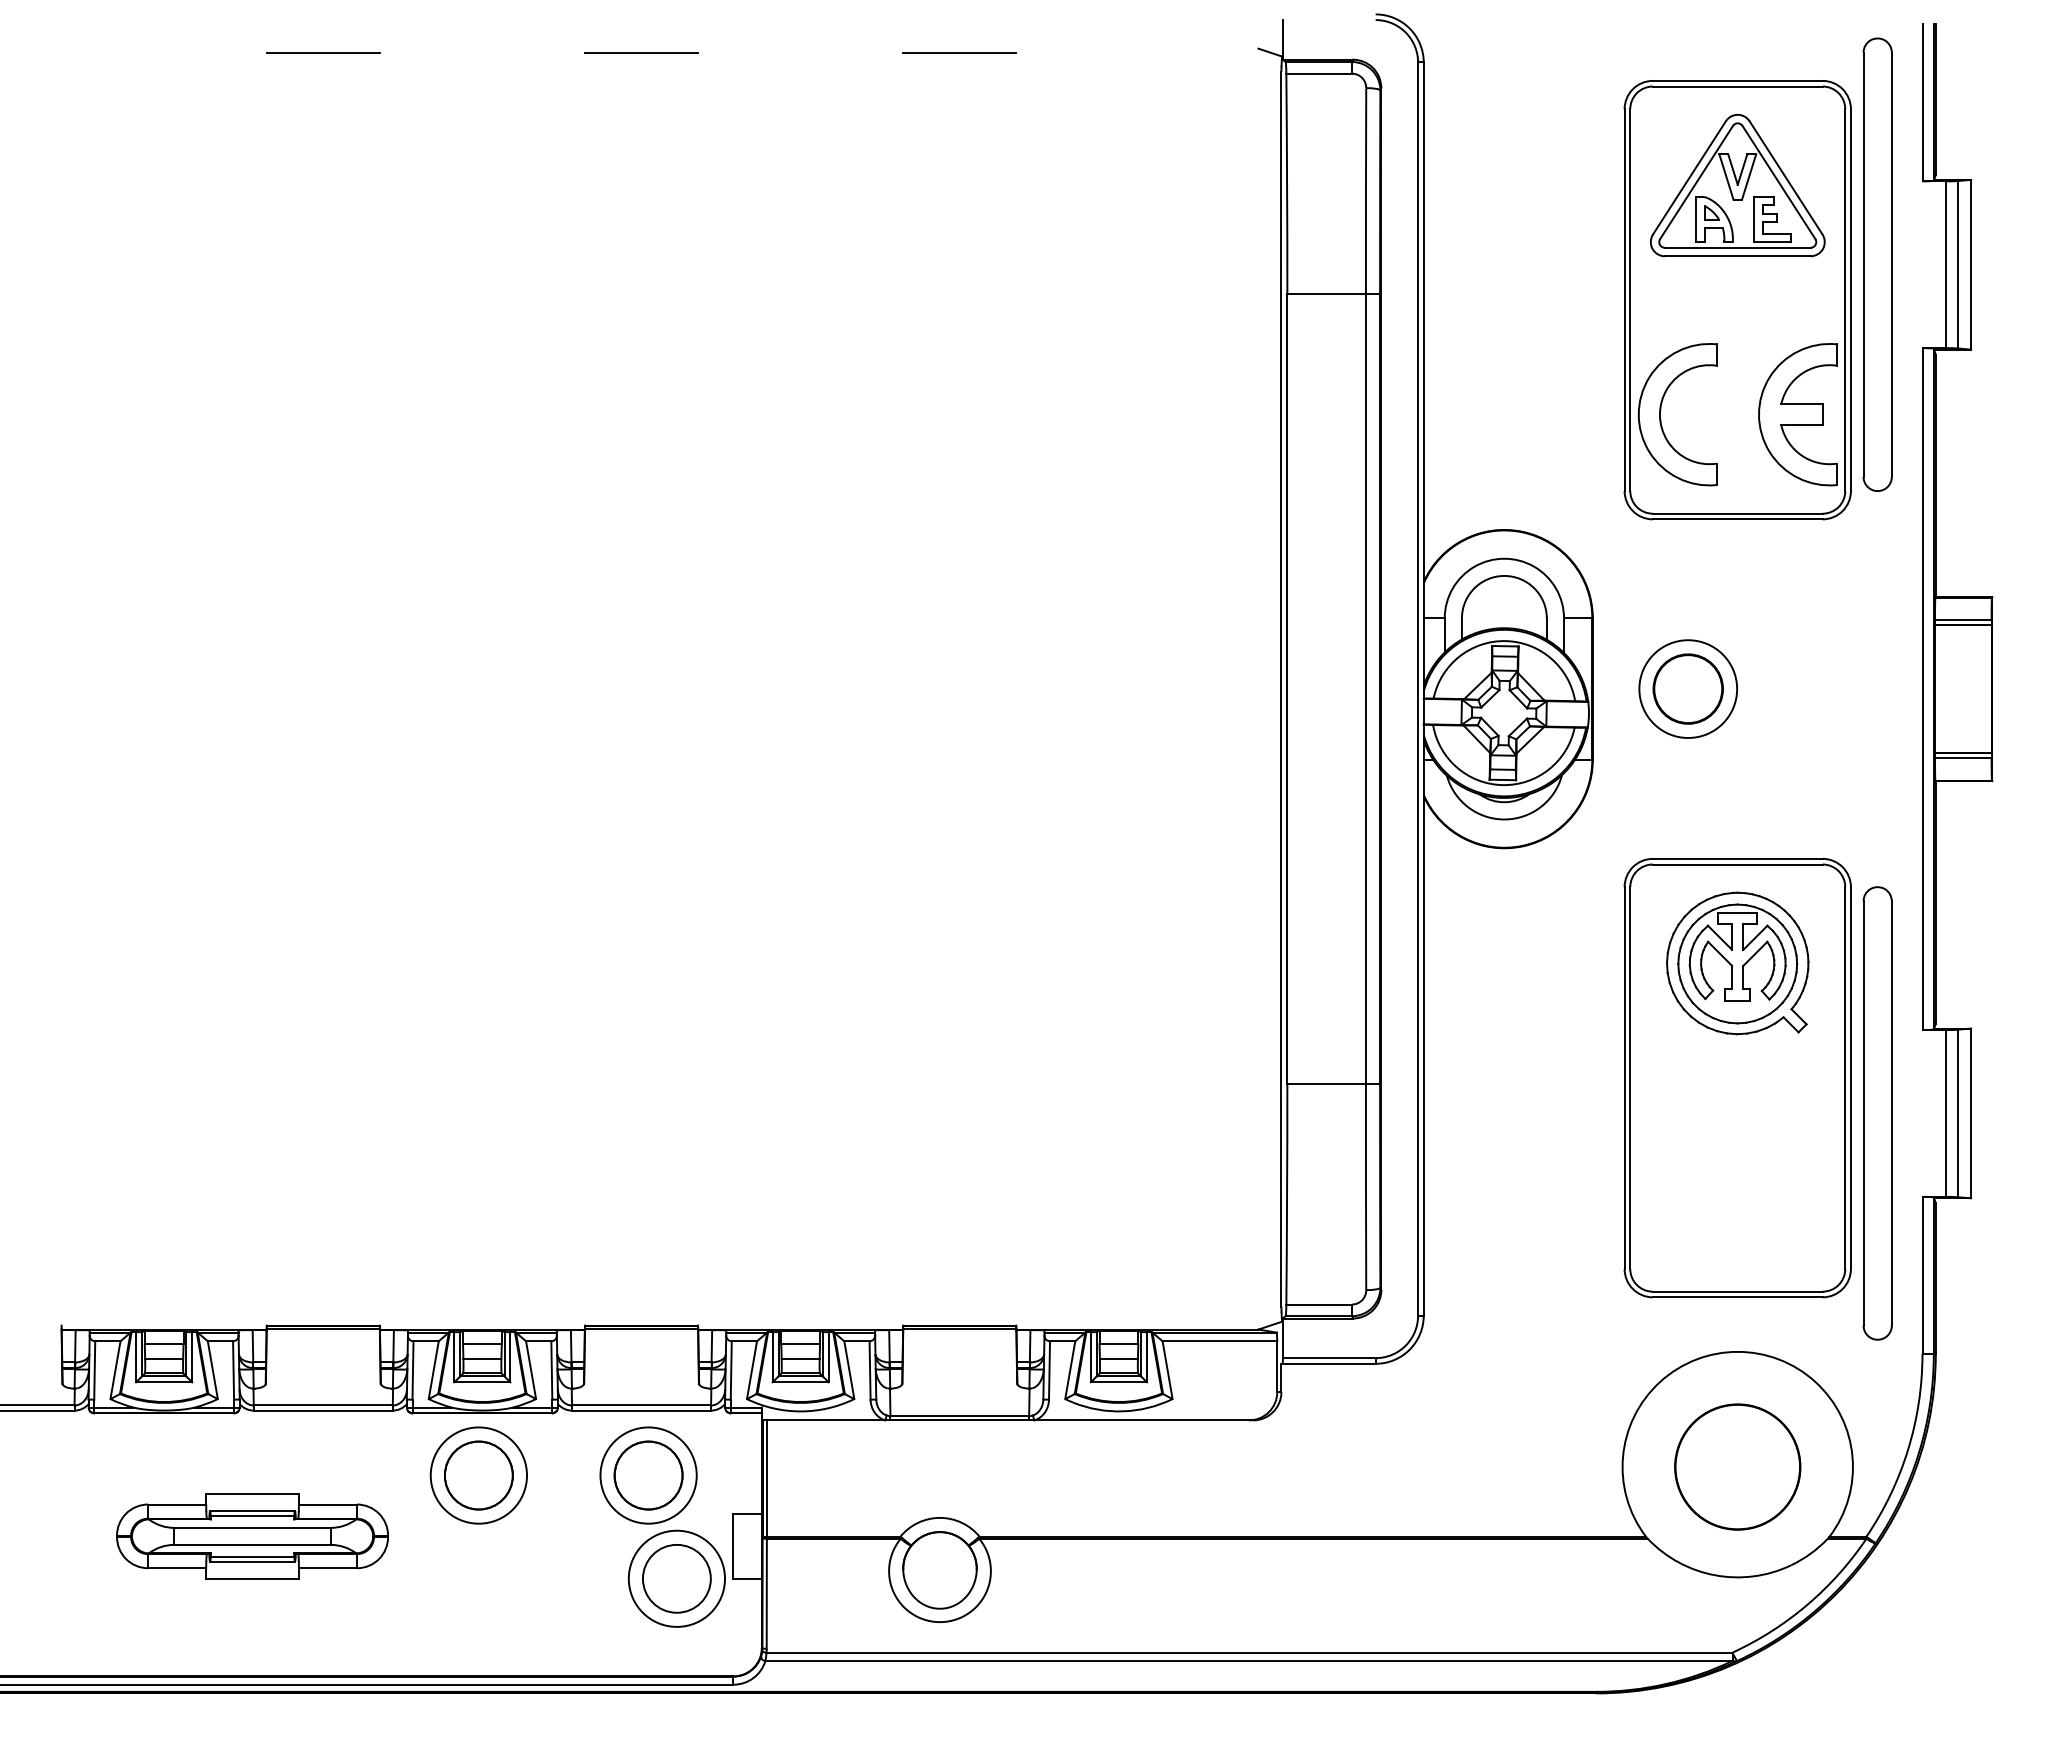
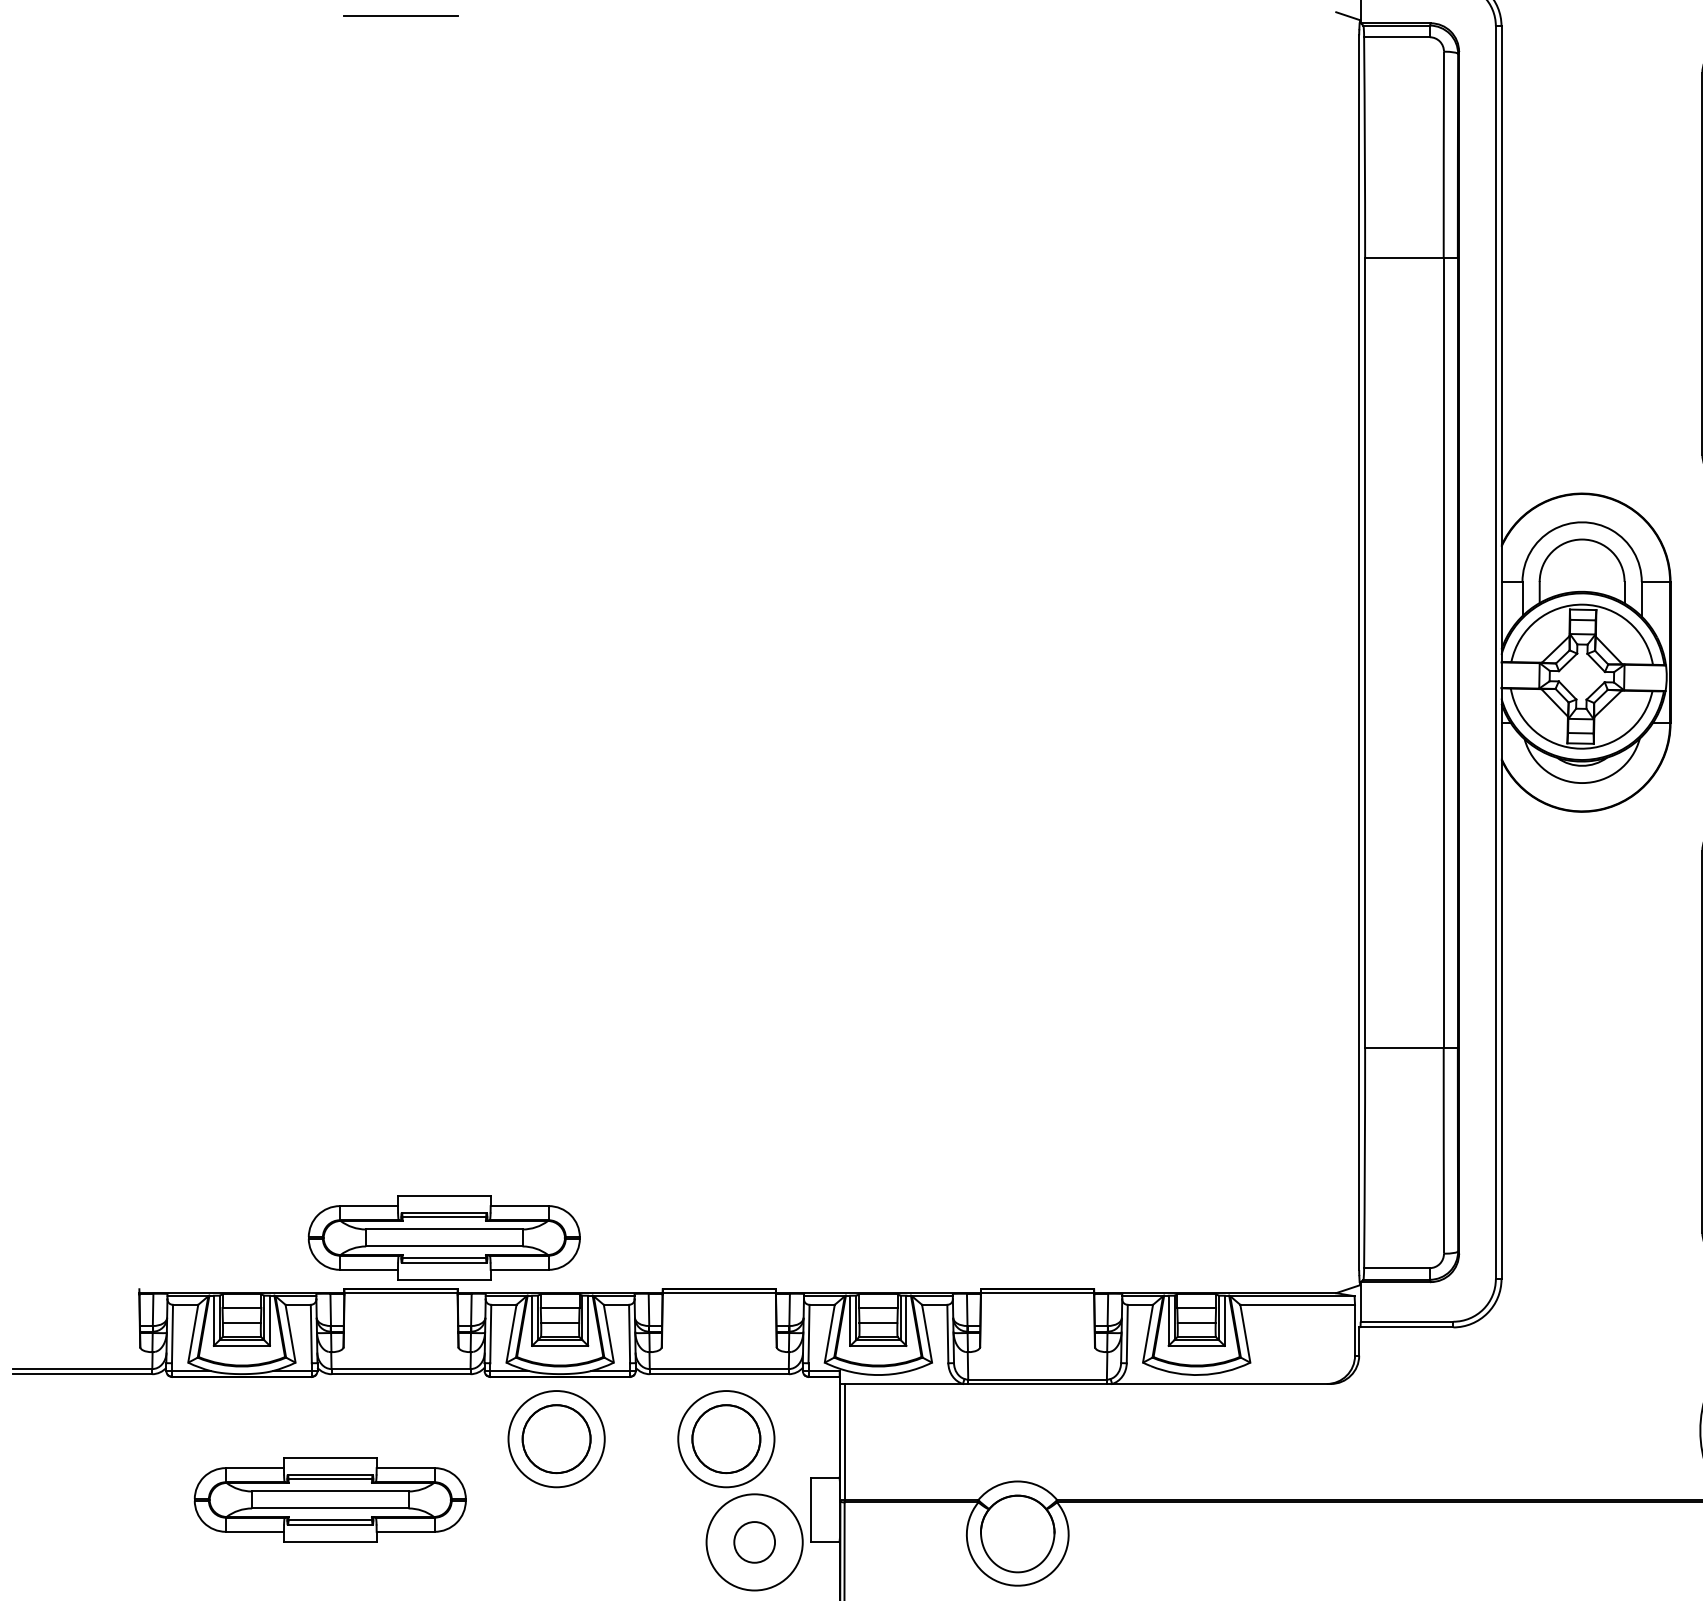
line: (641, 52) -> (719, 16), removed
line: (959, 52) -> (1037, 16), removed
part: (366, 1274) -> (444, 1238), added
circle: (676, 1578) -> (754, 1542), size x0.6

